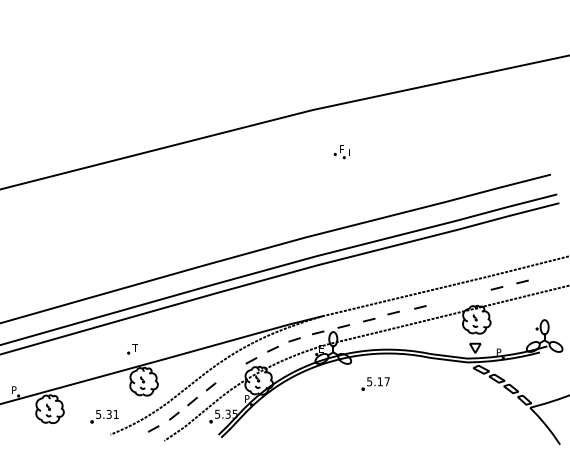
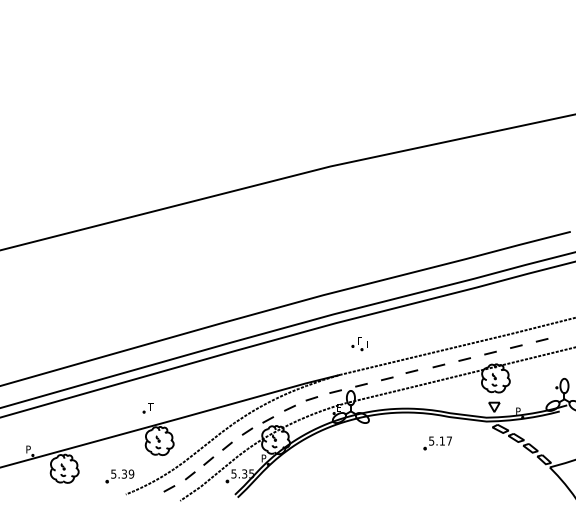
part: (341, 152) -> (359, 344), moved
line: (471, 294) -> (490, 352), added
line: (445, 301) -> (464, 359), added
line: (230, 372) -> (247, 431), added
part: (375, 384) -> (437, 443), moved
text: (116, 413) -> (131, 473), 5.31 -> 5.39

